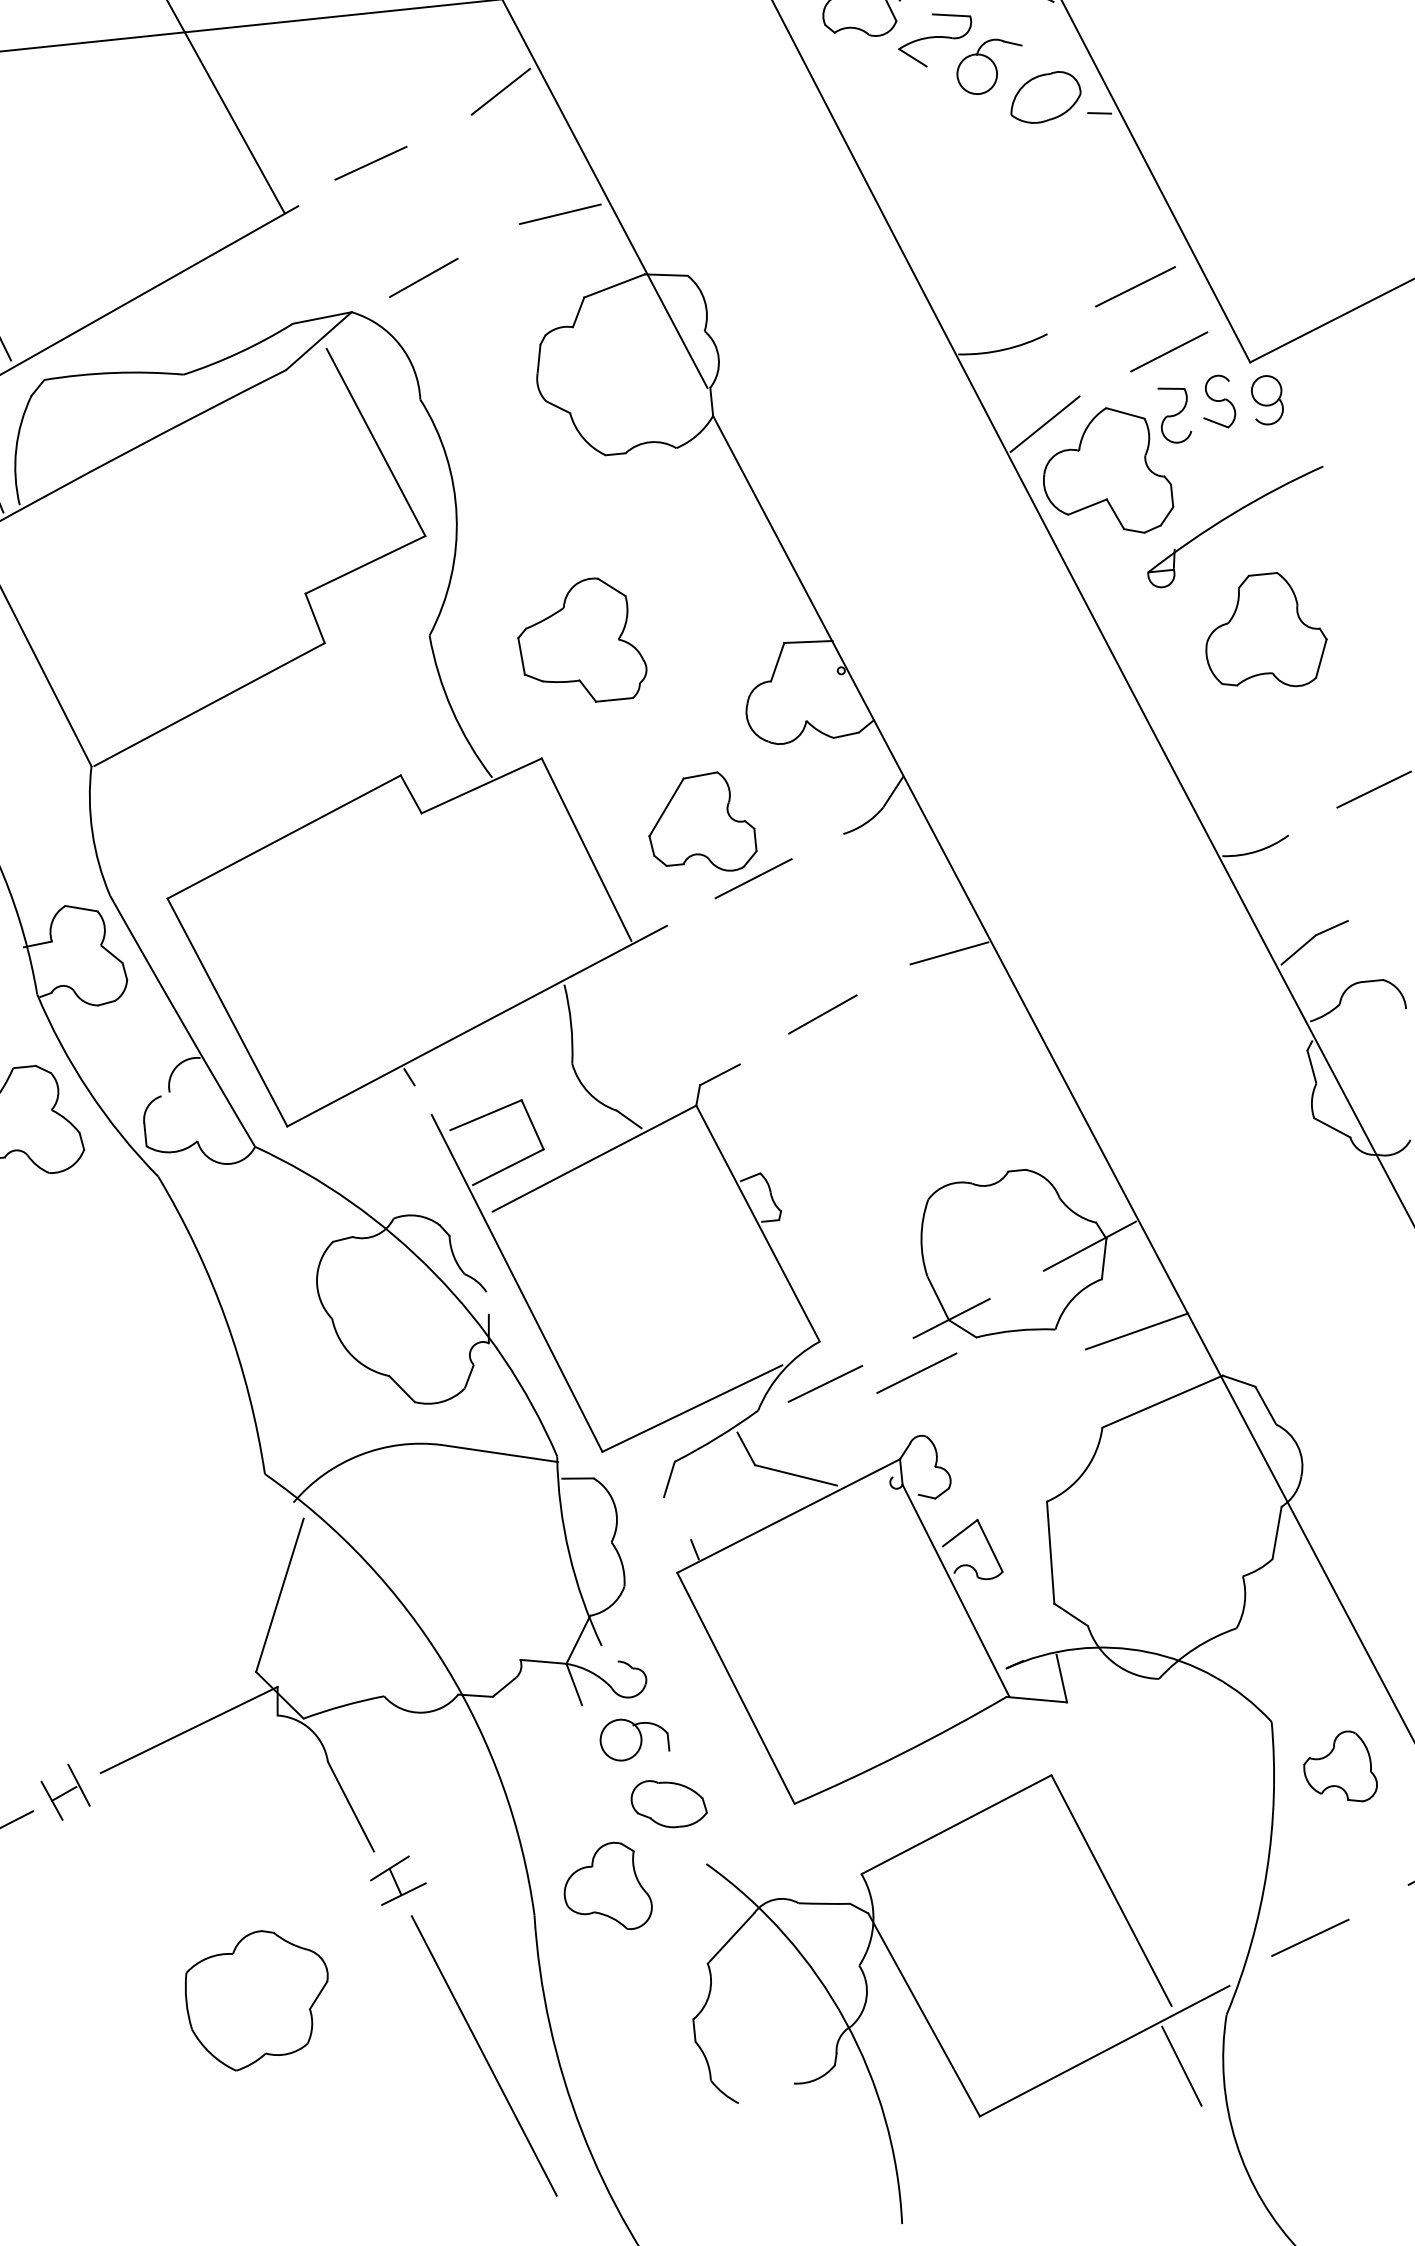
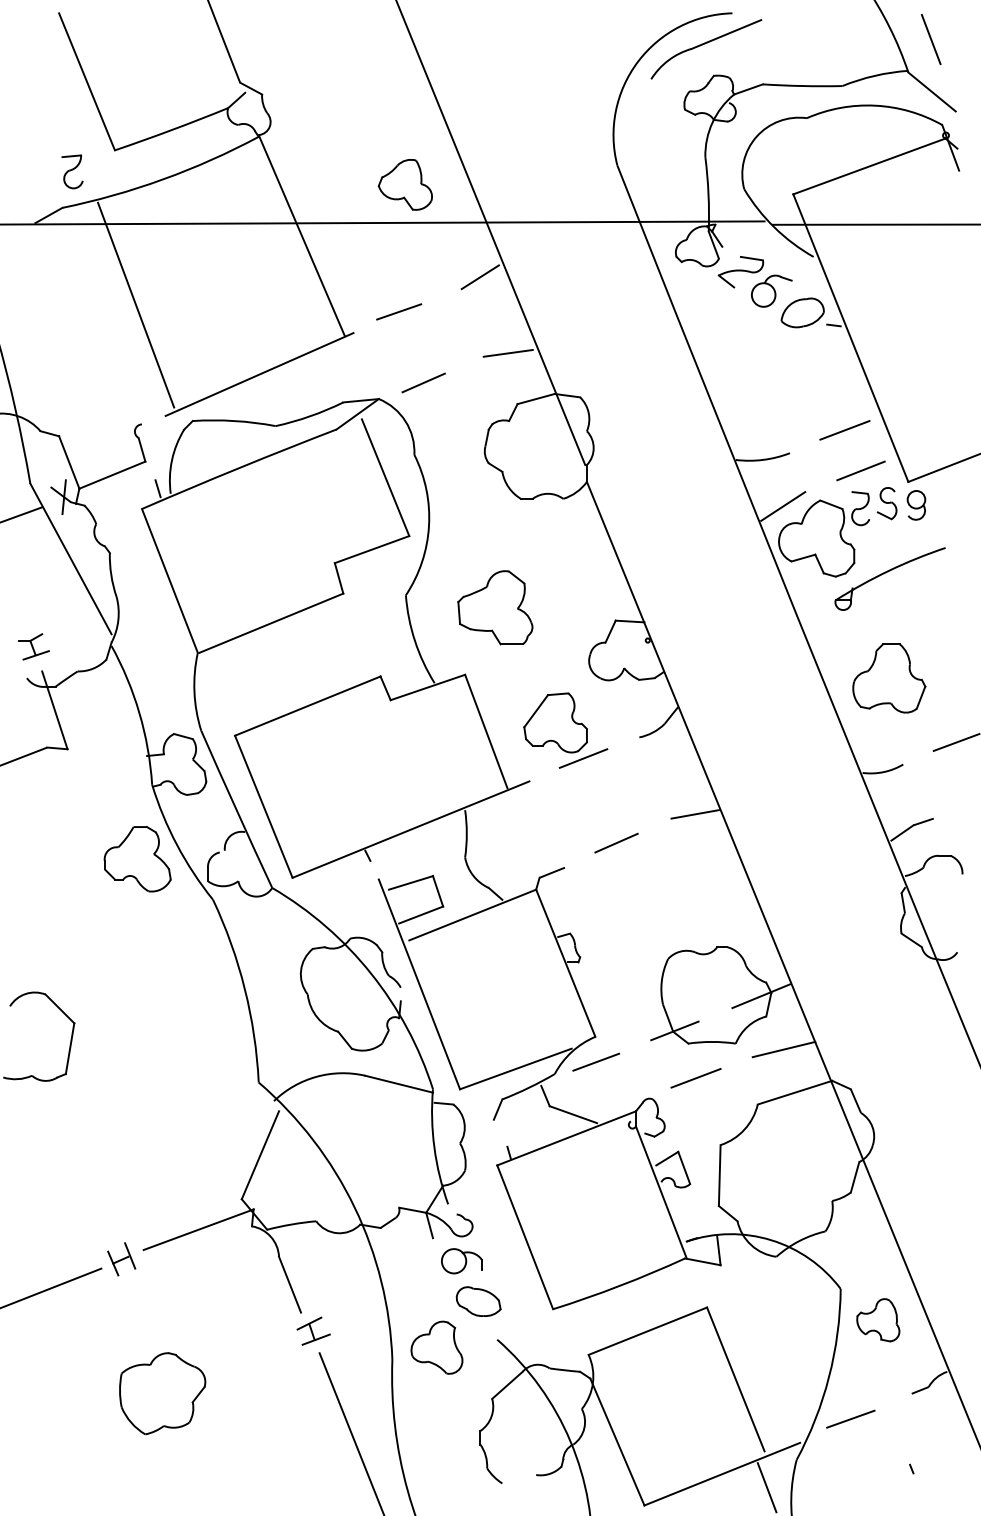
part: (1265, 631) -> (889, 678), moved
line: (915, 1373) -> (695, 1078), moved
part: (257, 1999) -> (162, 1393), moved

